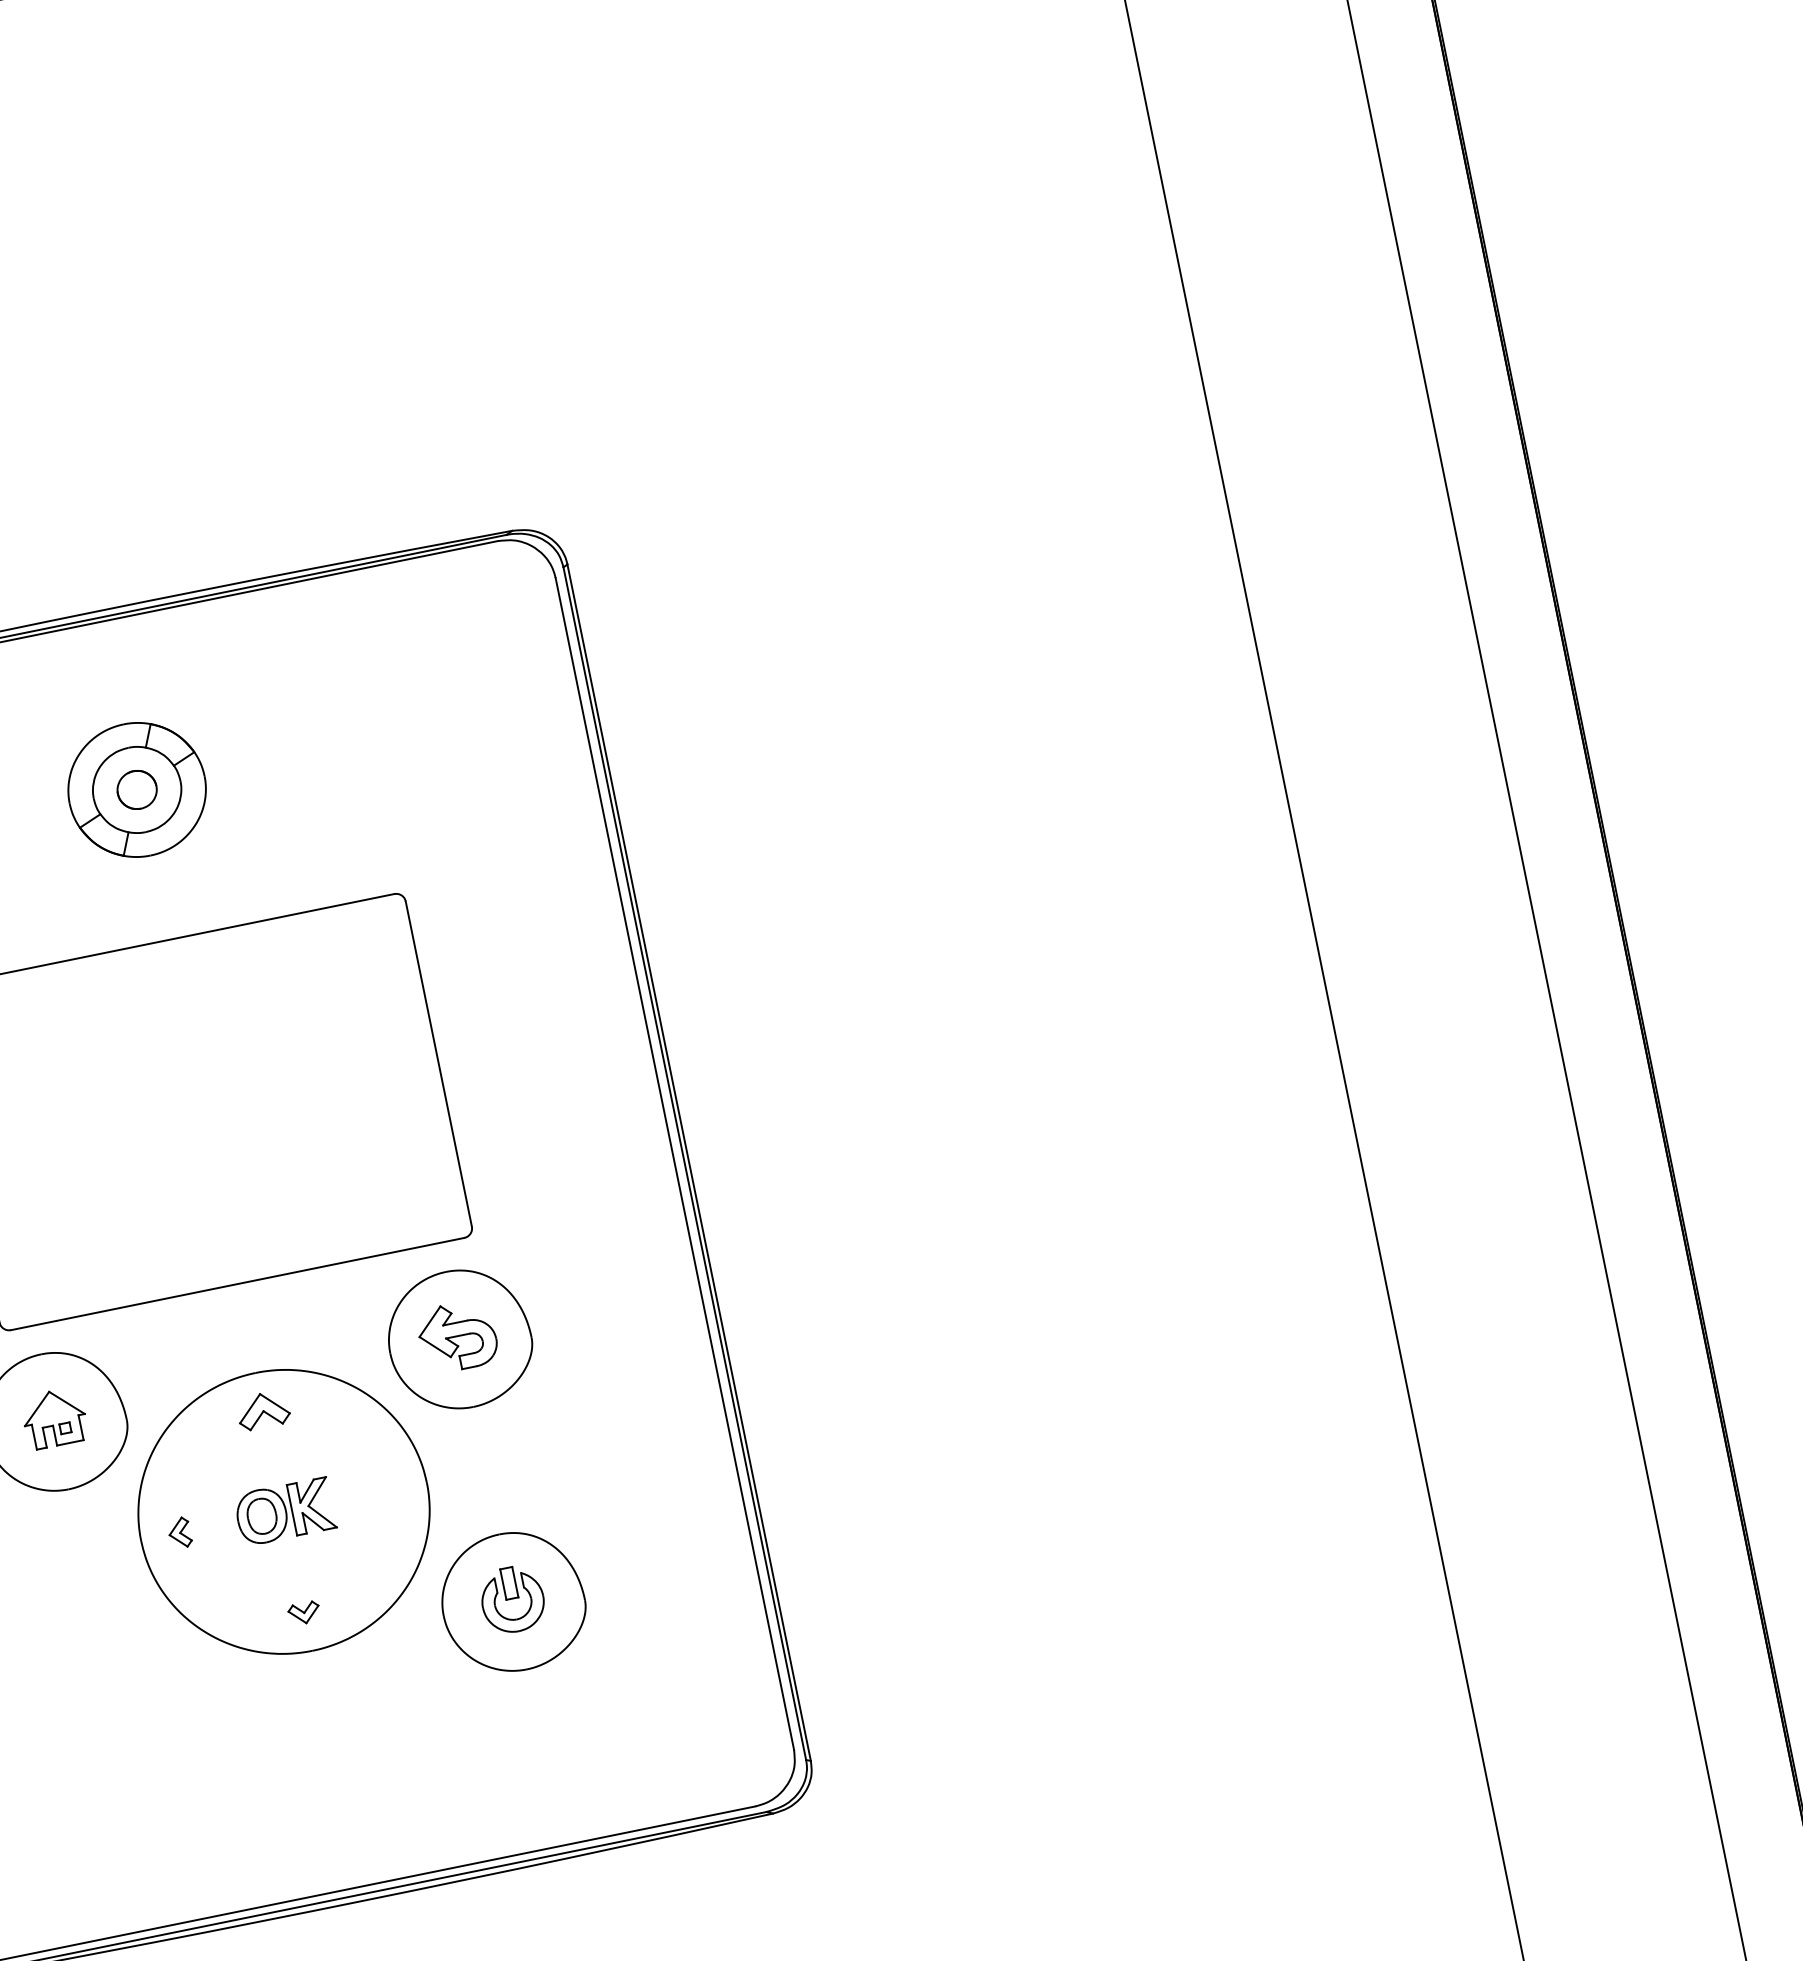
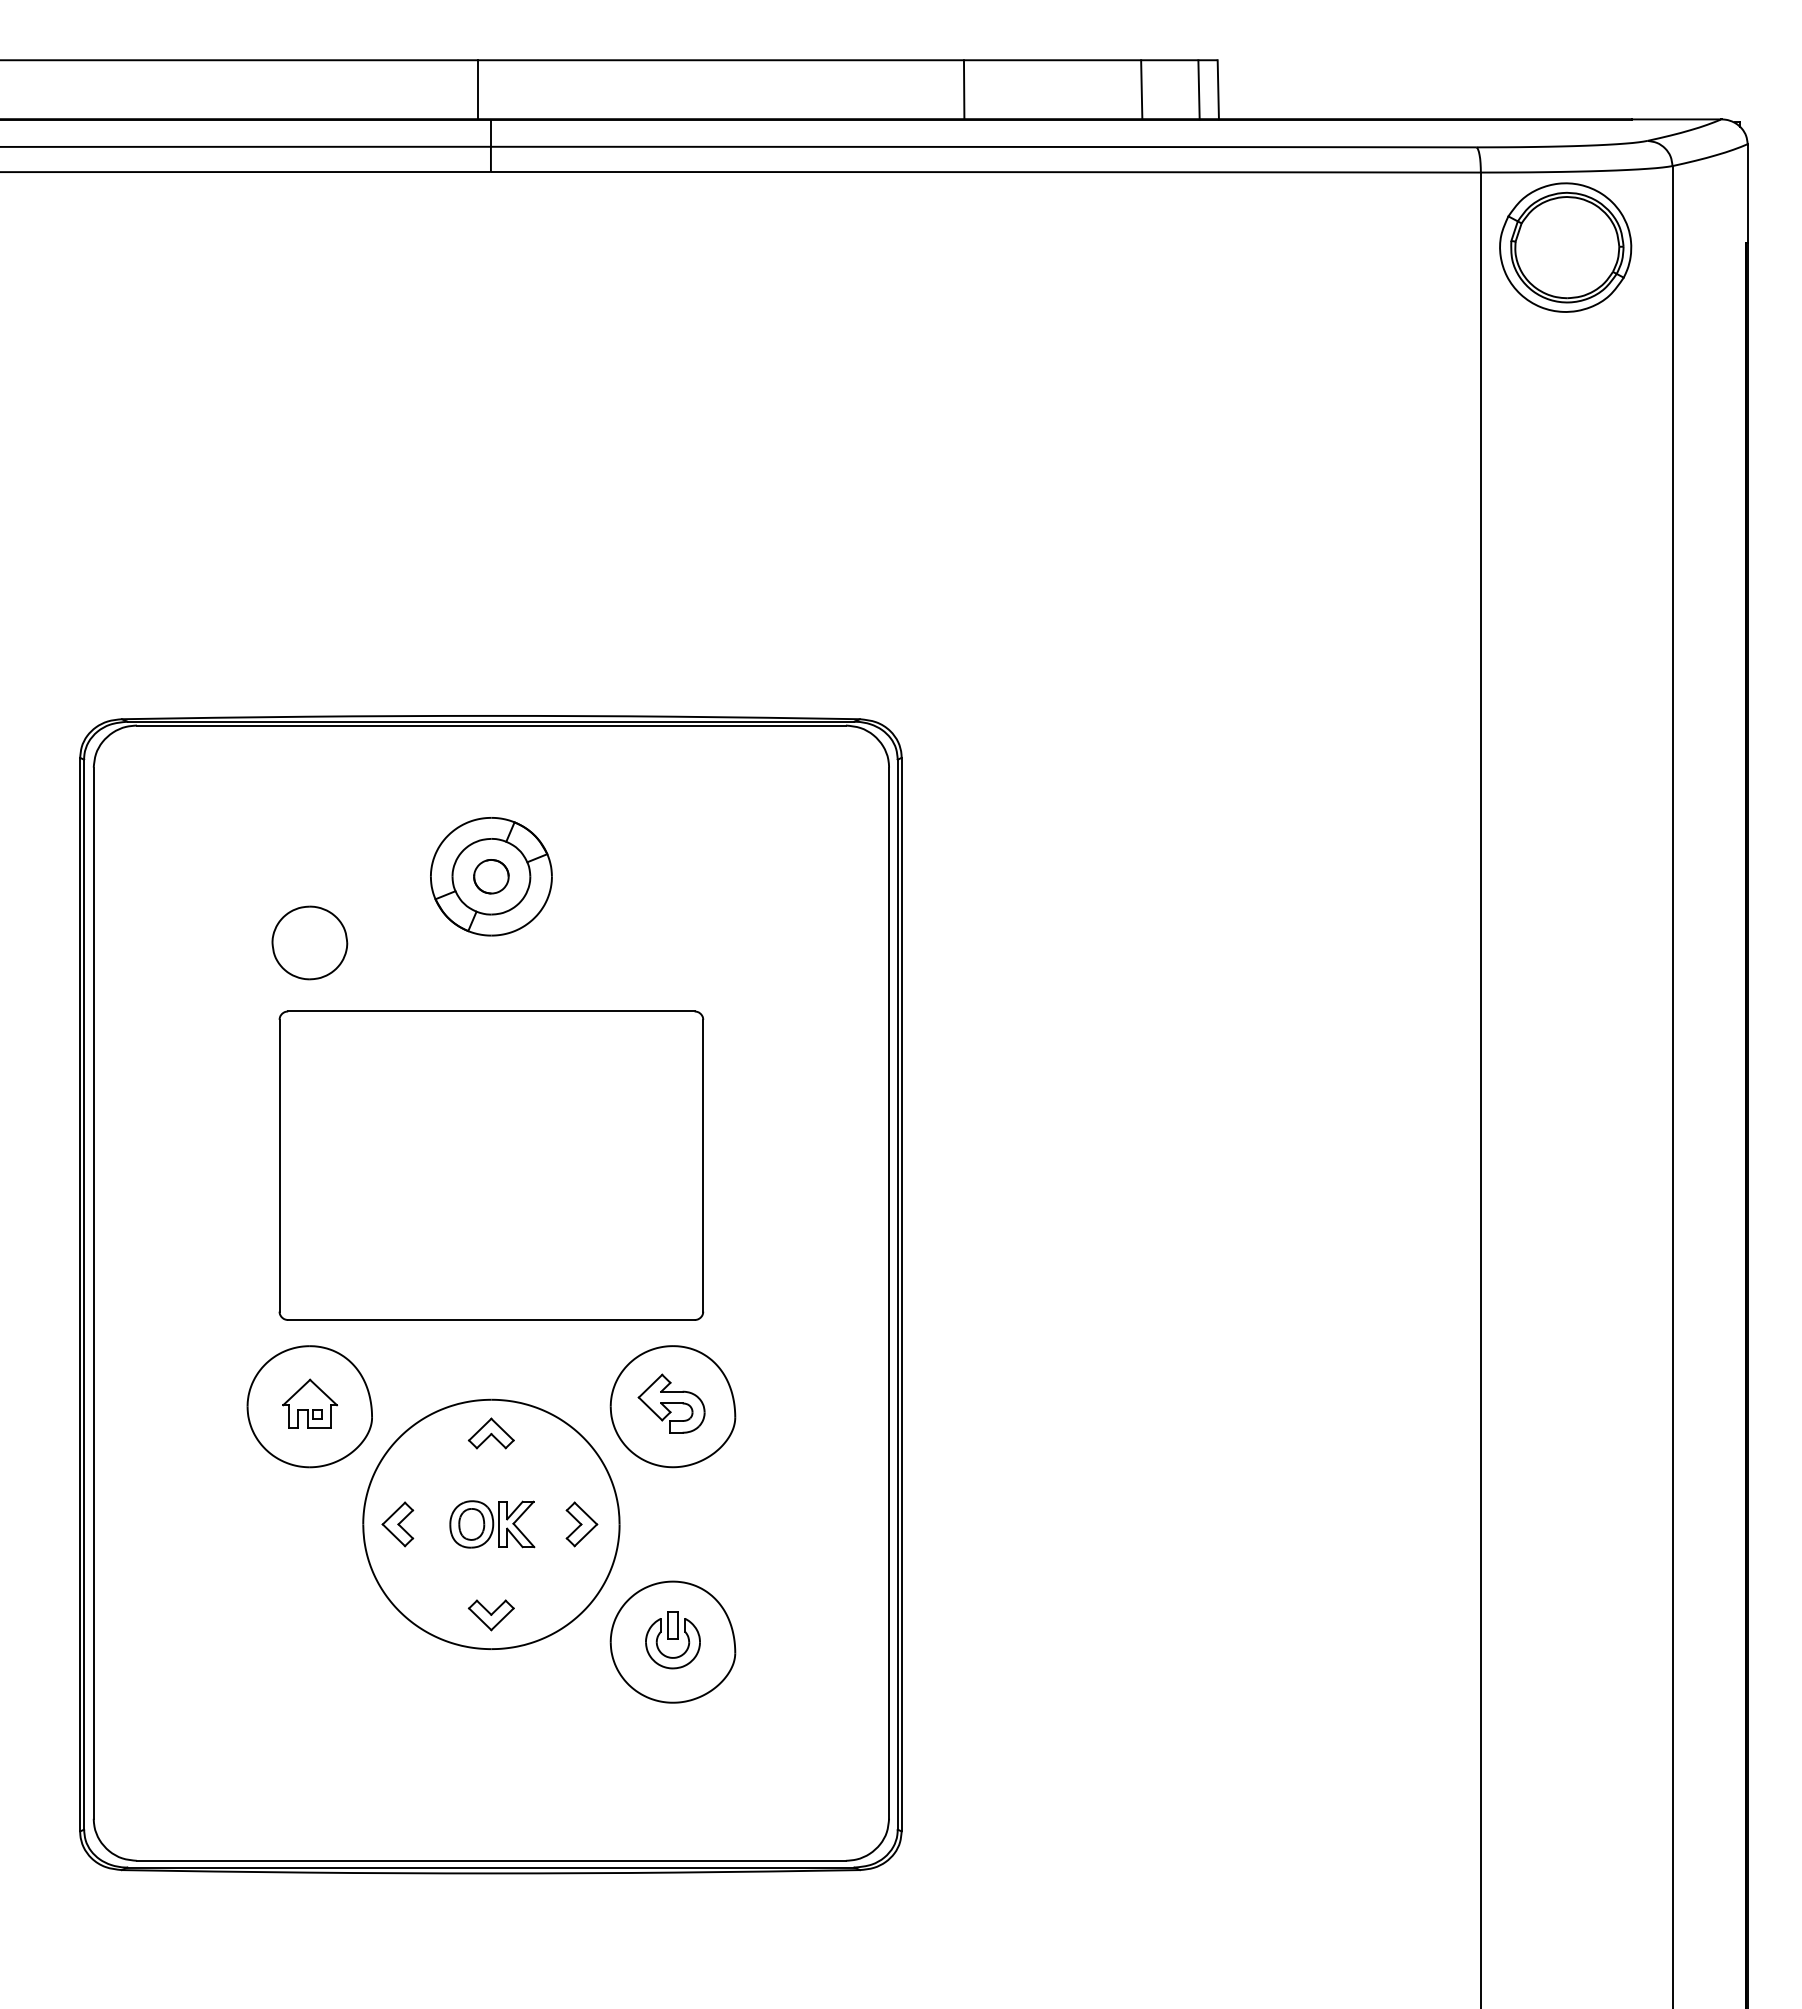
part: (384, 1491) -> (581, 1524), added
part: (179, 1533) -> (397, 1524), size x1.67
part: (303, 1613) -> (490, 1615), size x1.67

